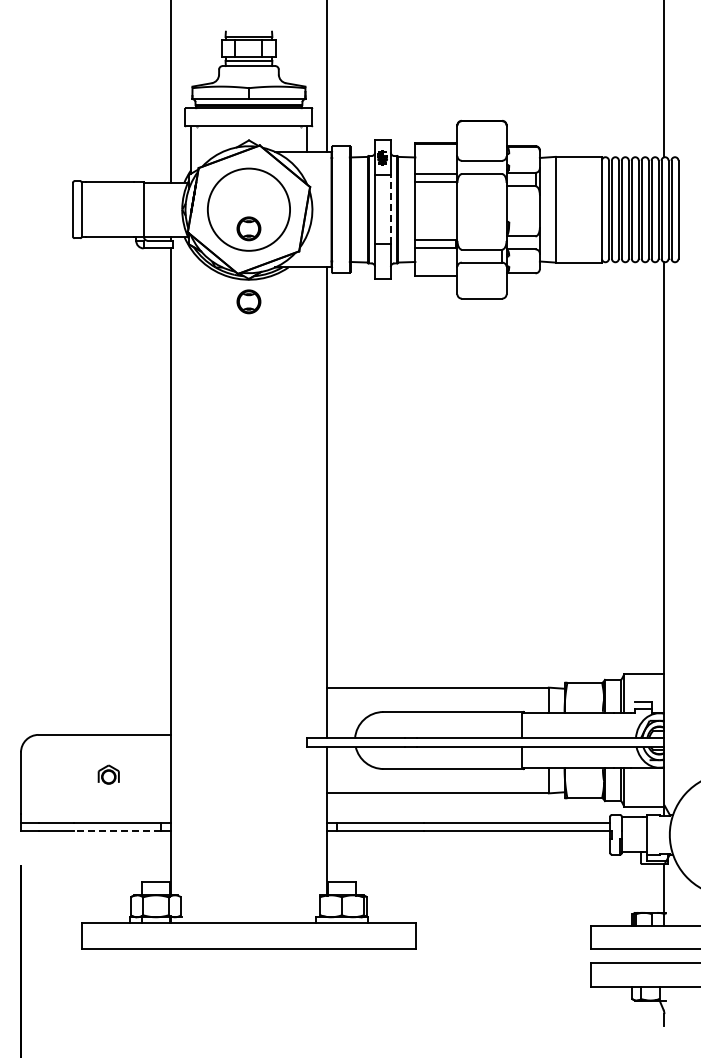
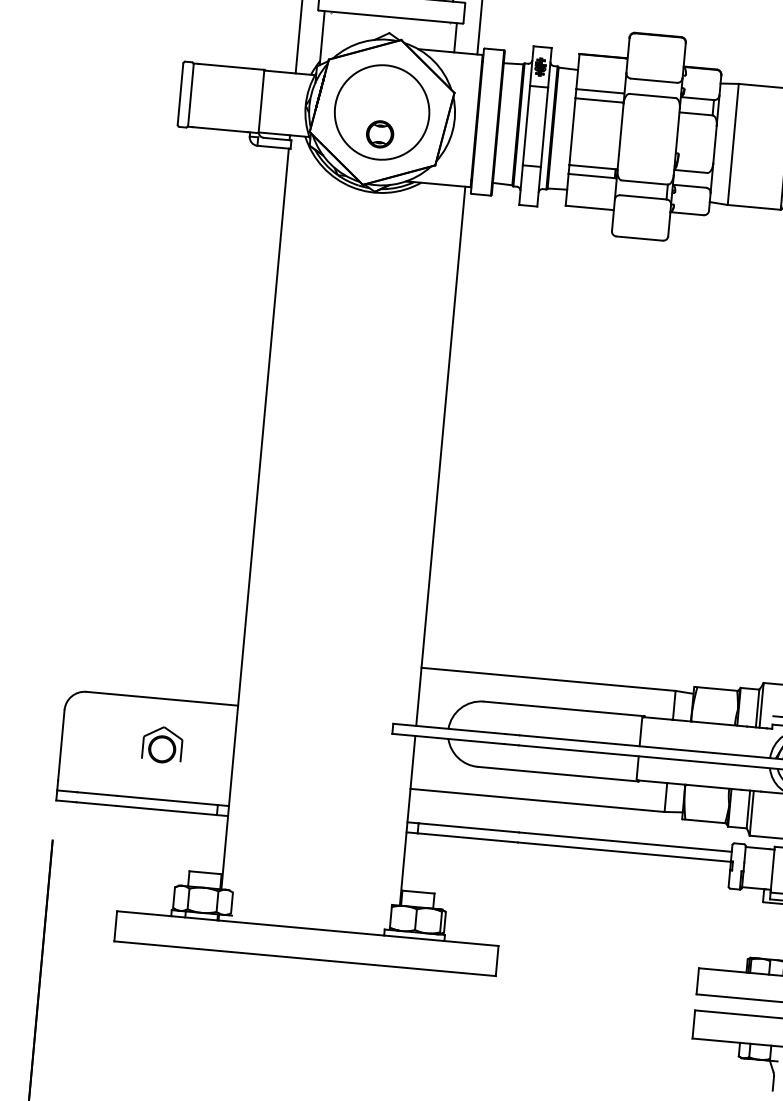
line: (390, 209) -> (544, 126), dashed -> solid
part: (248, 301) -> (372, 217), removed
part: (108, 774) -> (162, 744), size x1.67
line: (117, 831) -> (166, 810), dashed -> solid

